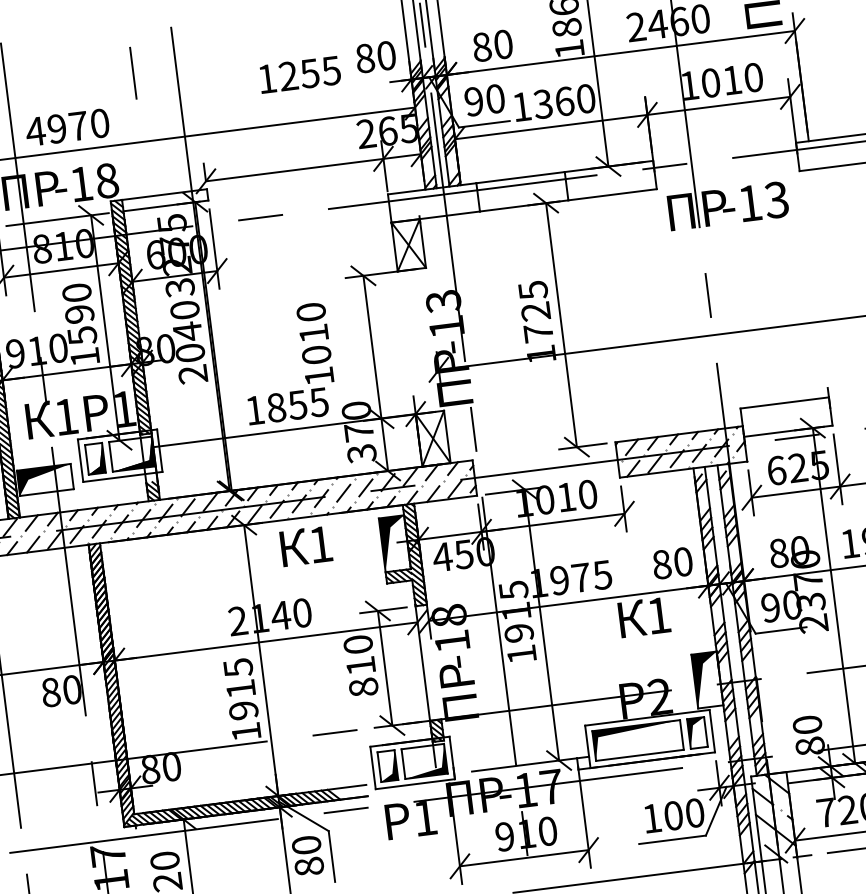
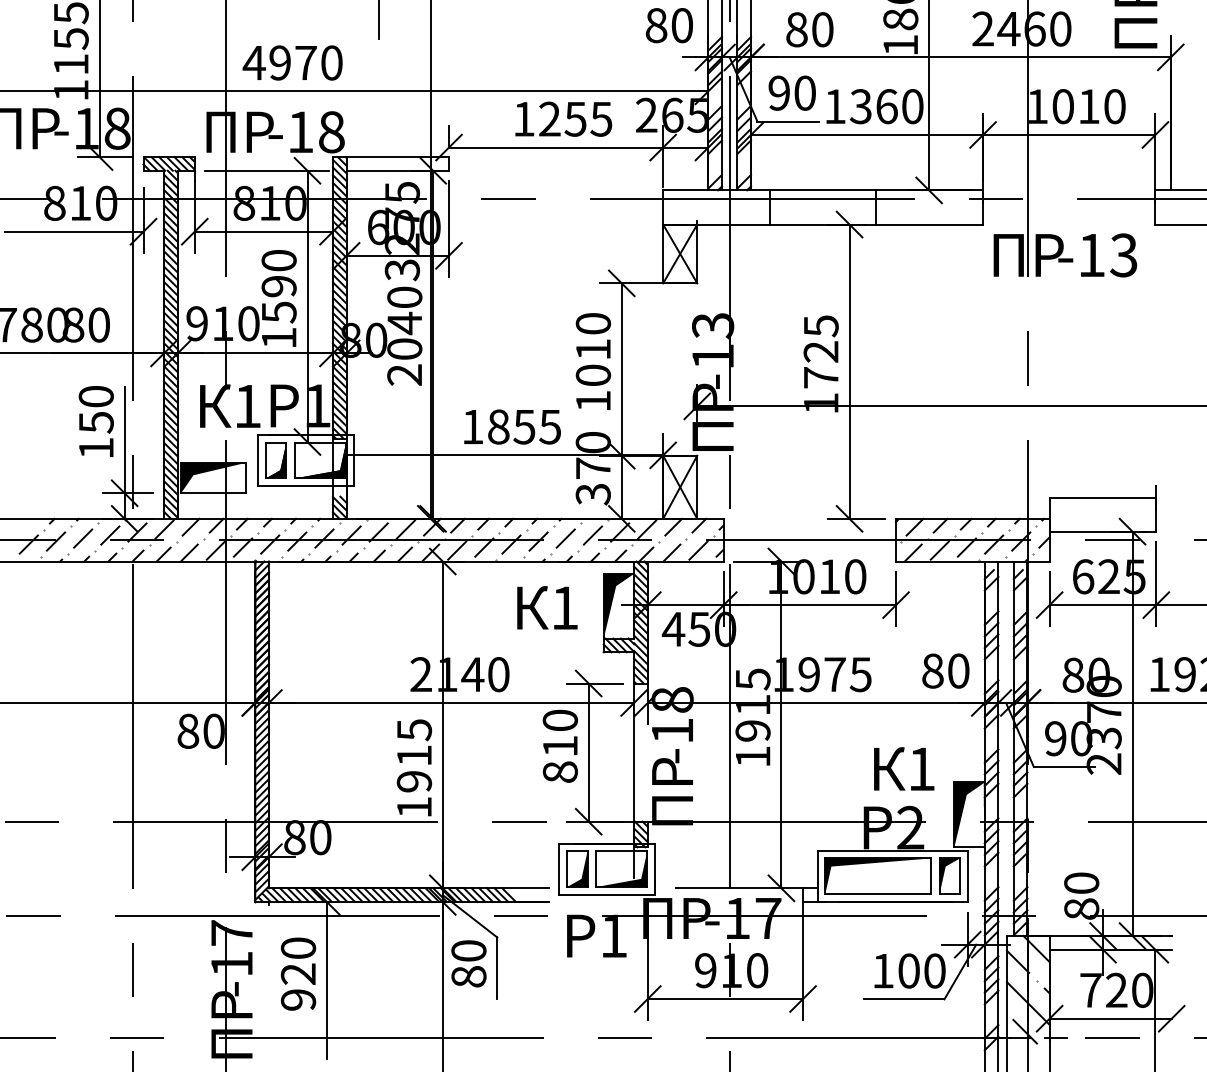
text: (299, 74) -> (563, 118), moved
text: (315, 343) -> (593, 361), moved
text: (306, 545) -> (547, 607), moved
text: (644, 616) -> (904, 768), moved

